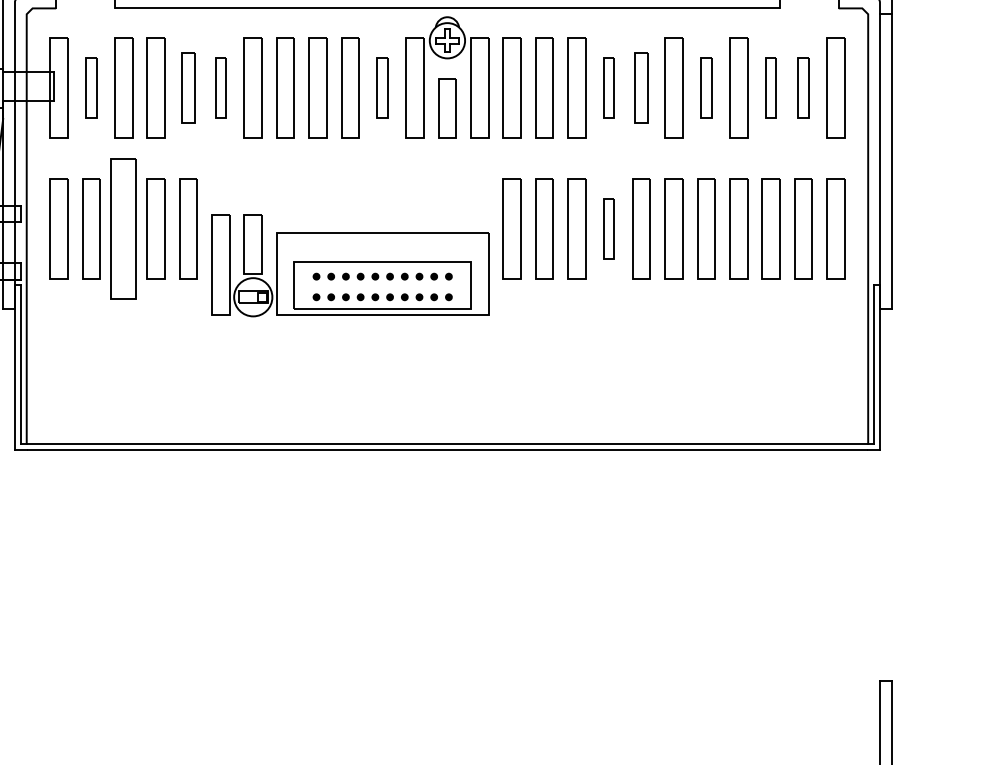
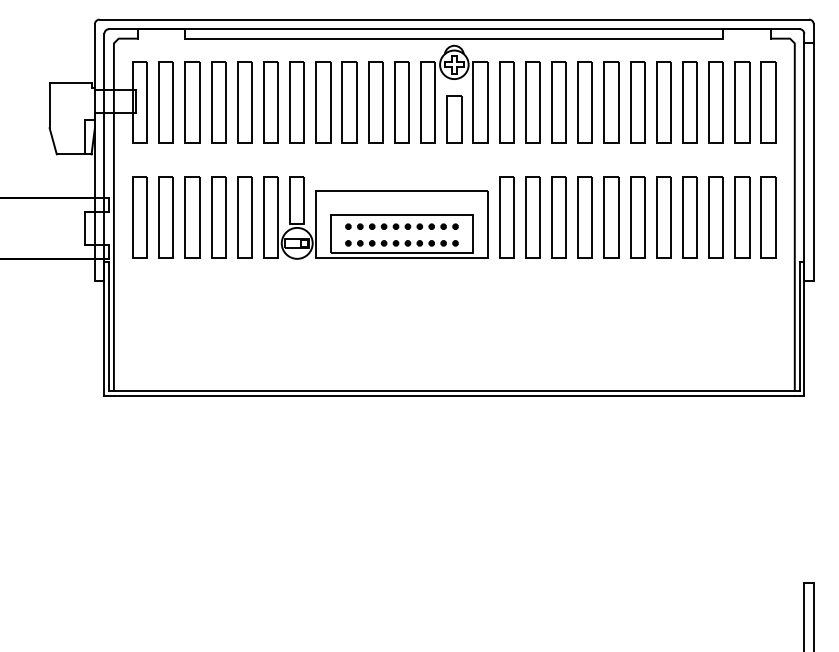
part: (90, 87) -> (165, 102), size x1.67
part: (188, 87) -> (244, 102), size x1.43
part: (220, 87) -> (270, 102), size x1.67
part: (382, 87) -> (401, 102), size x1.67
part: (608, 87) -> (584, 102), size x1.67
part: (641, 87) -> (611, 102), size x1.43
part: (705, 87) -> (663, 102), size x1.67
part: (770, 87) -> (715, 102), size x1.67
part: (803, 87) -> (742, 102), size x1.67
part: (123, 229) -> (192, 217), size x0.71
part: (608, 229) -> (584, 217), size x1.67
part: (349, 265) -> (375, 217), moved

